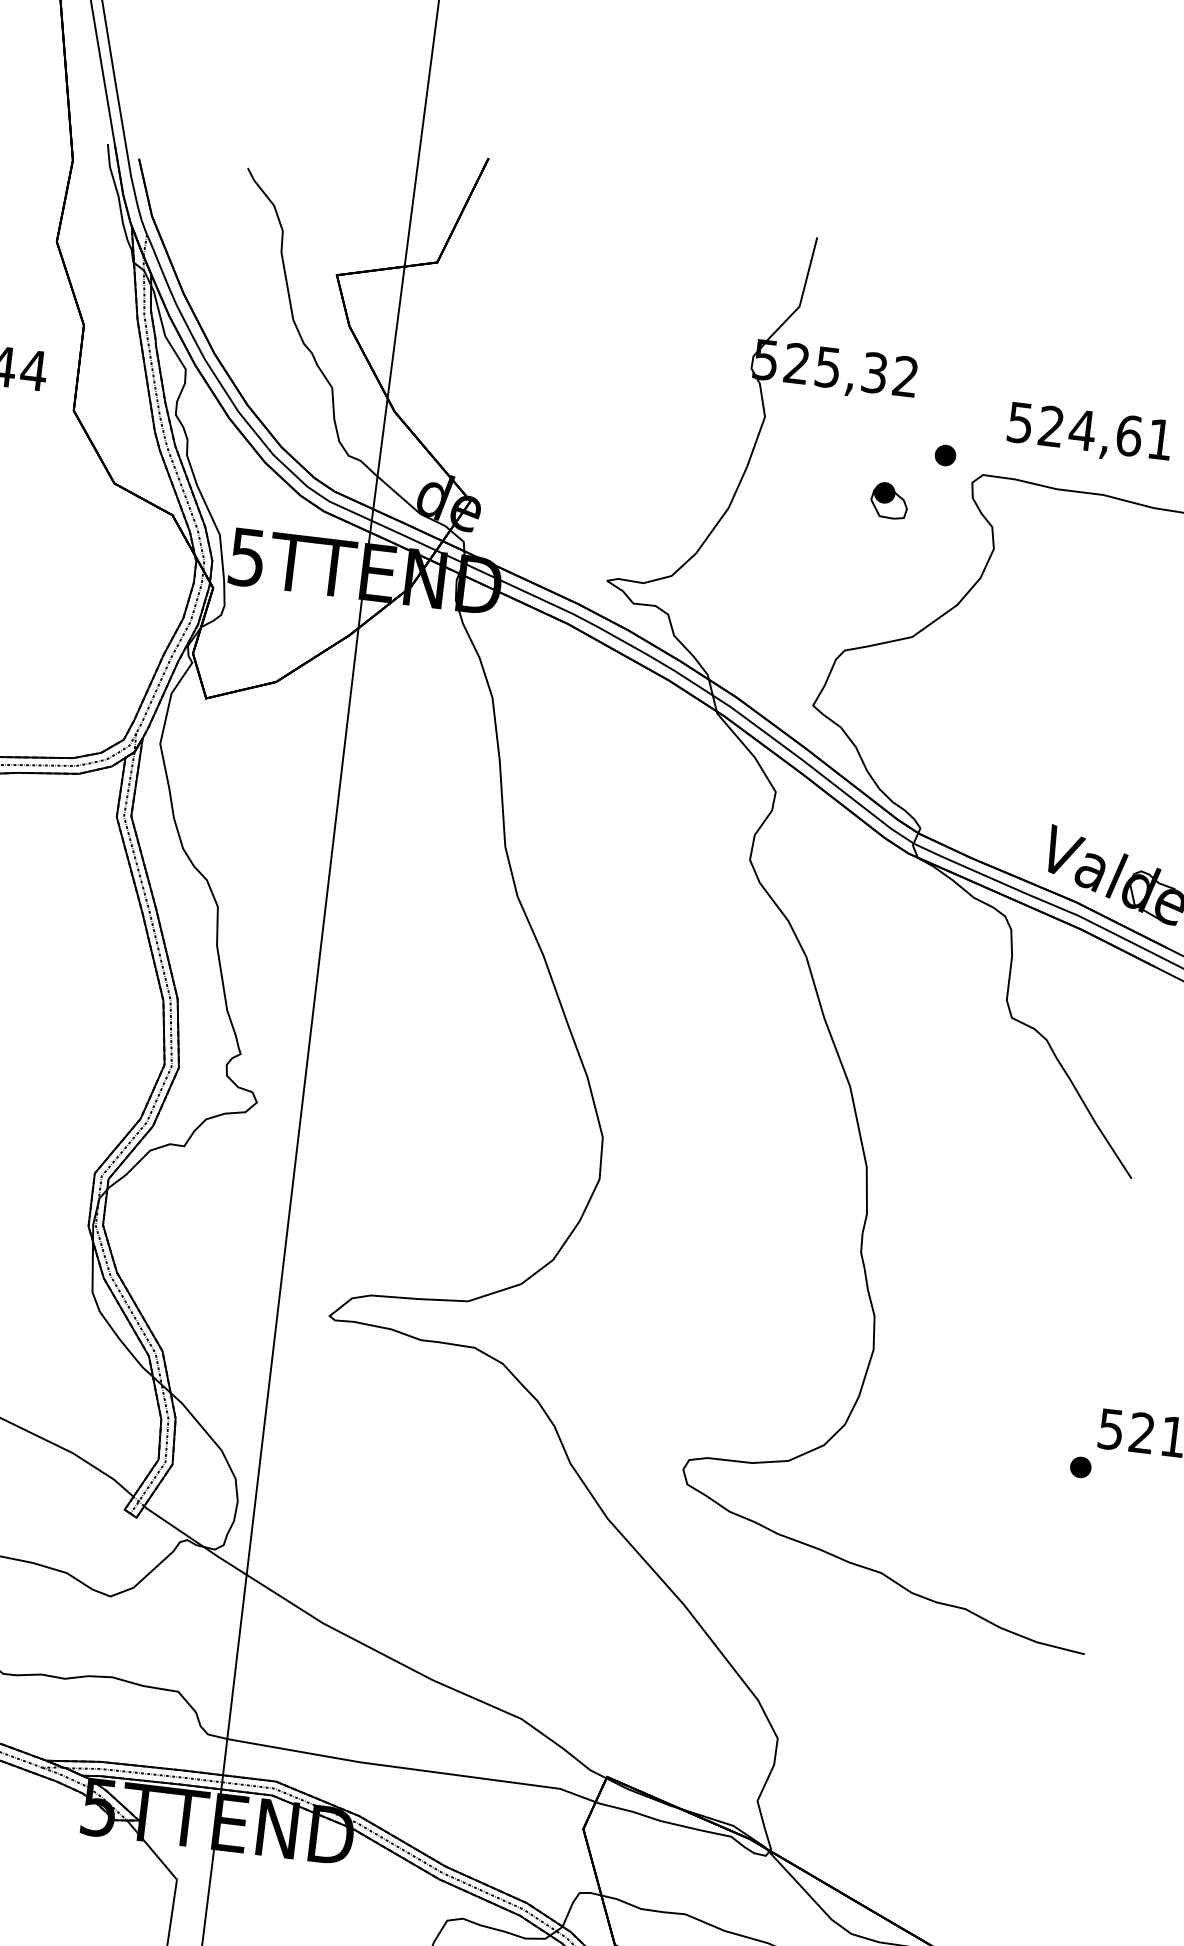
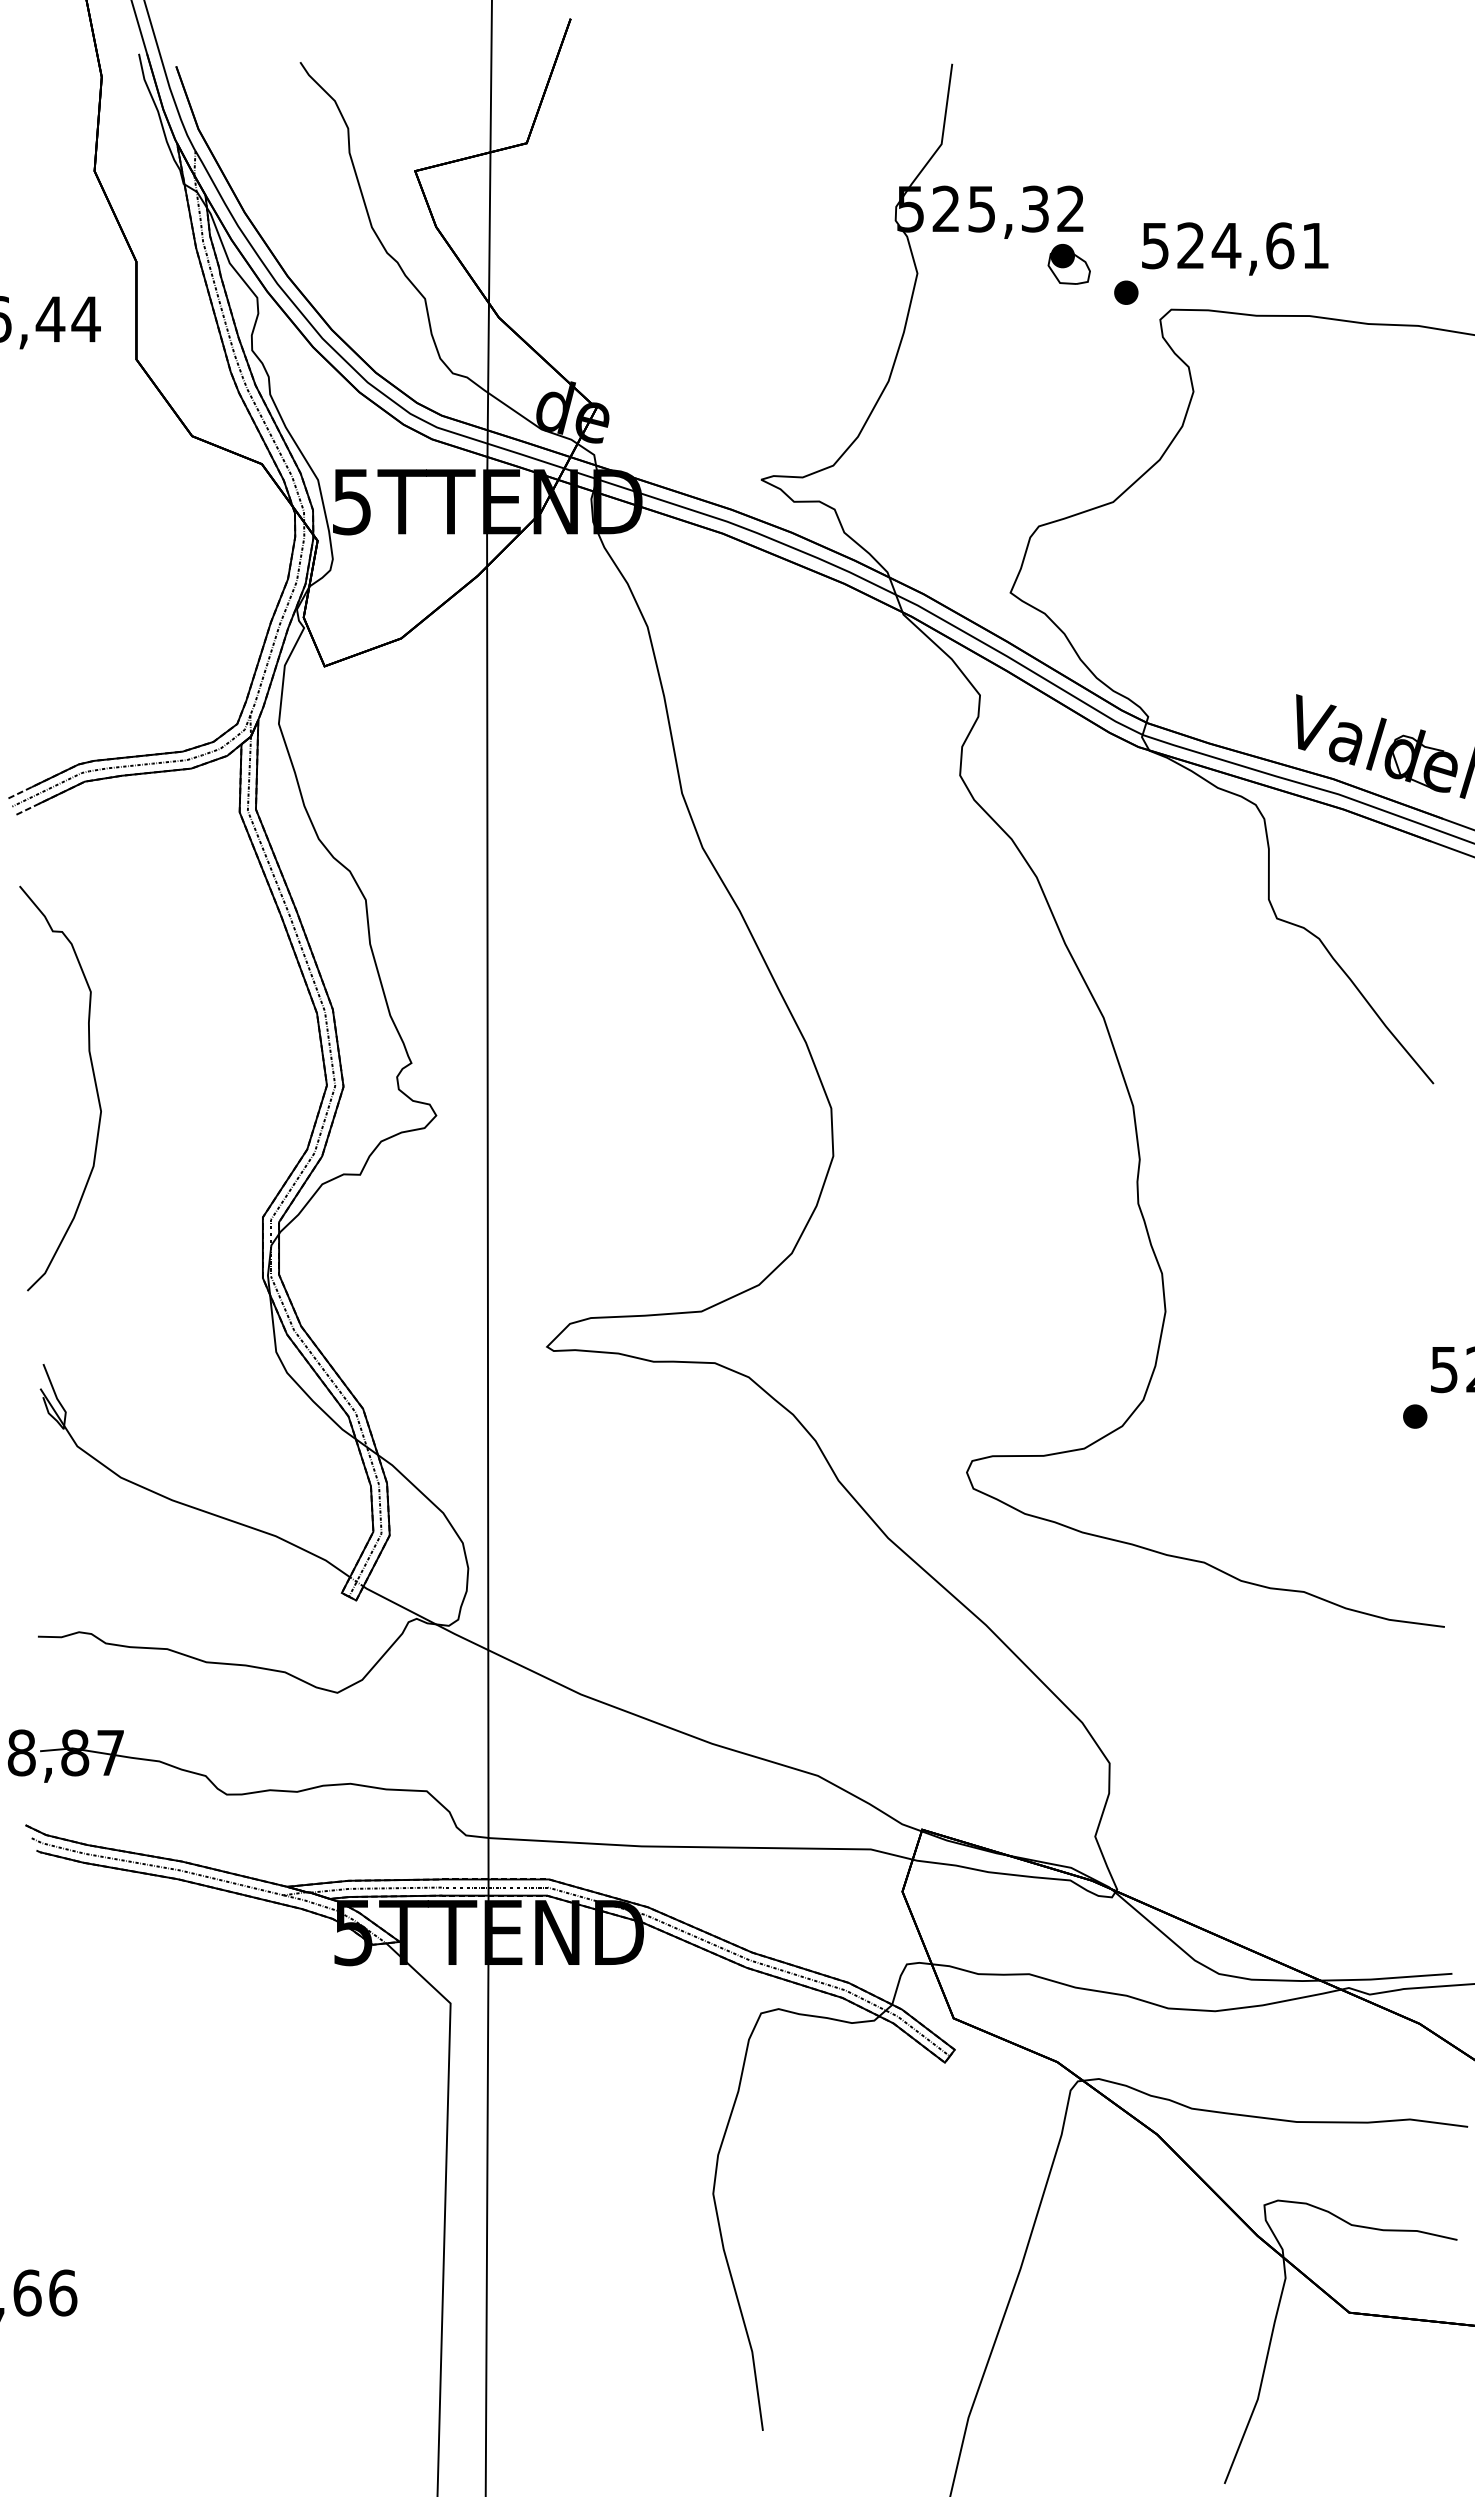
text: (1090, 433) -> (1235, 248), moved
part: (888, 500) -> (1068, 264), moved

